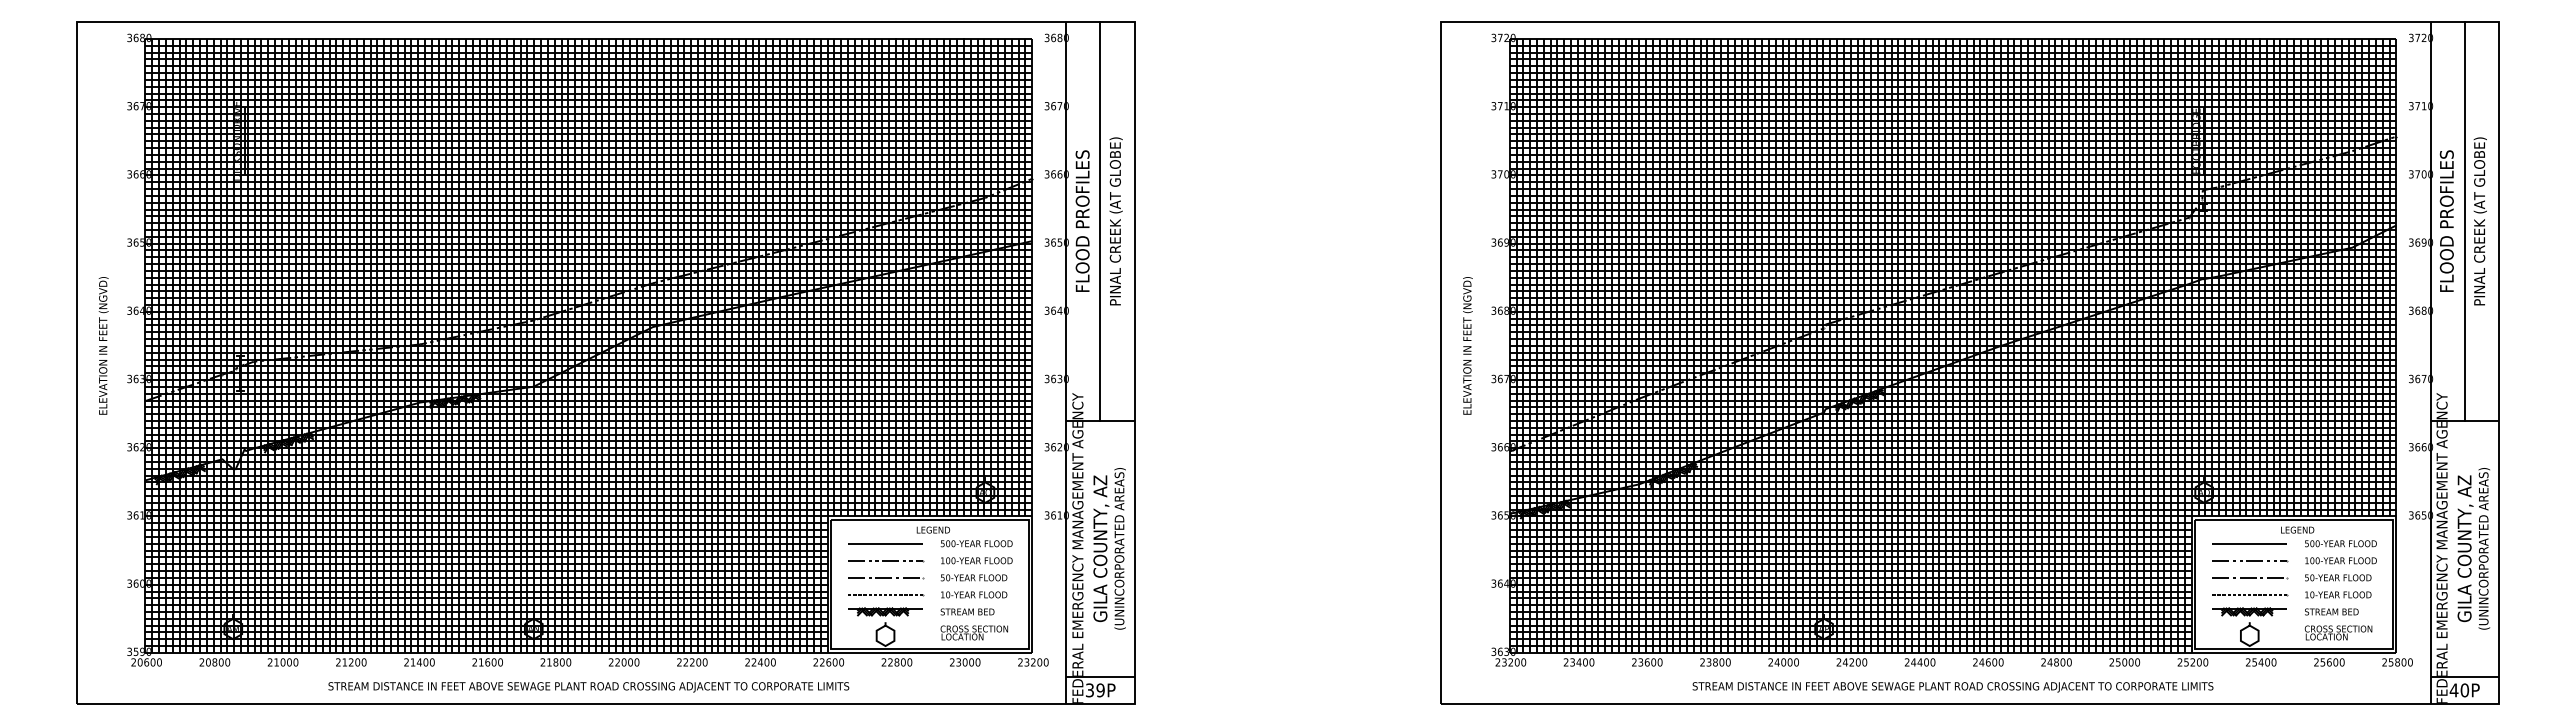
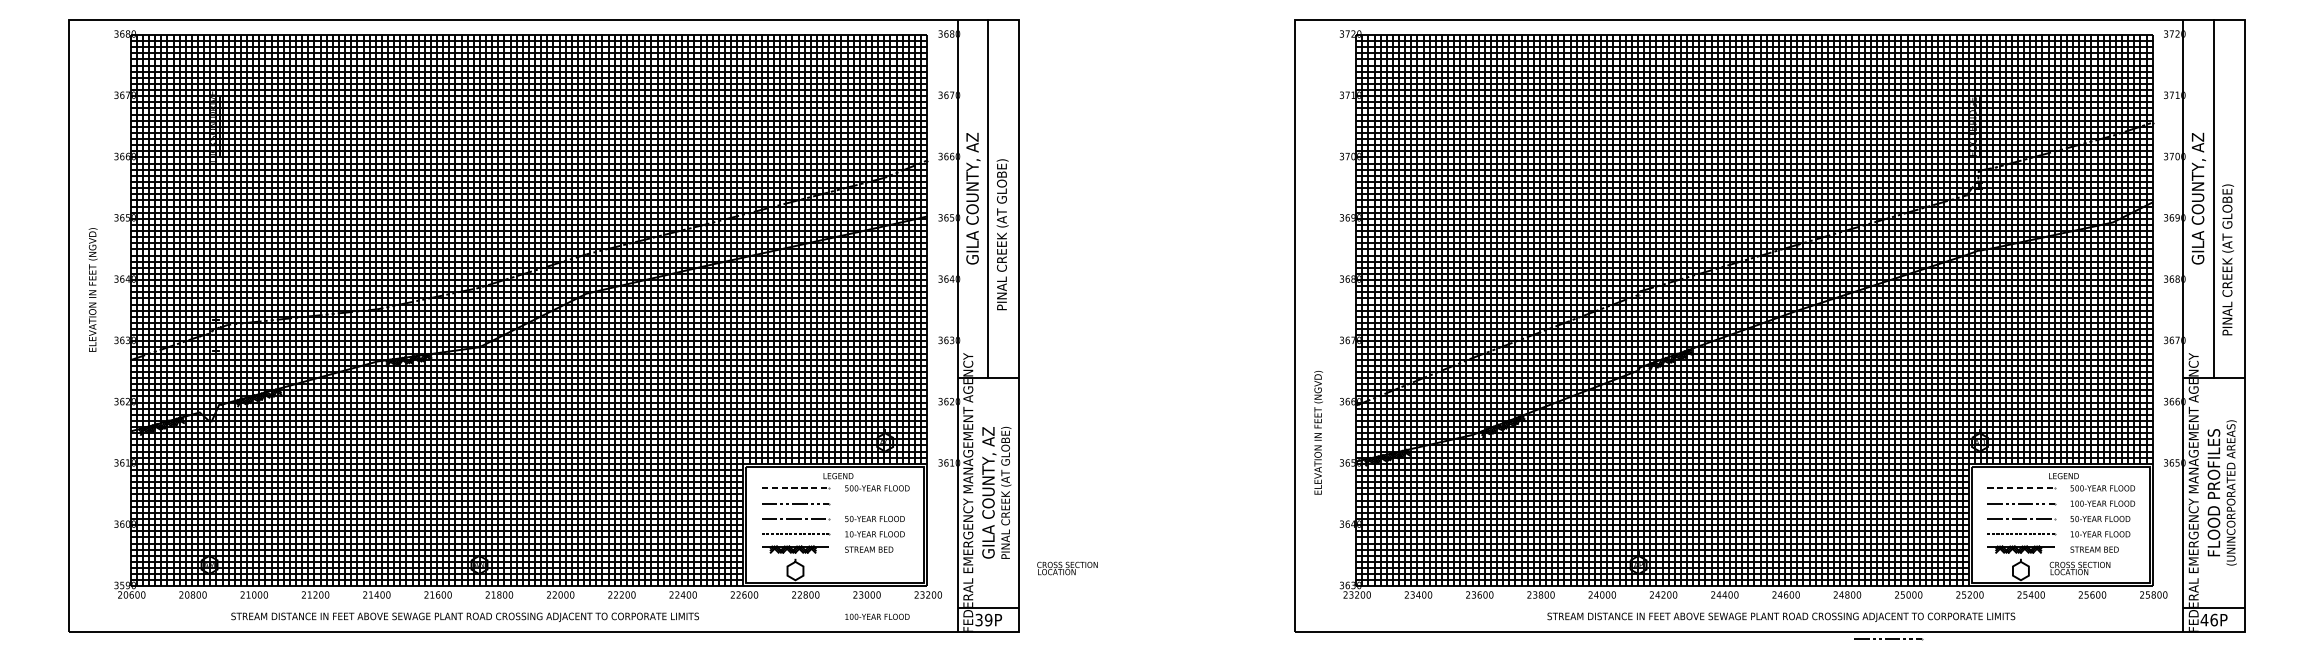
text: (1083, 221) -> (973, 198), FLOOD PROFILES -> GILA COUNTY, AZ
text: (1115, 221) -> (1002, 234), moved
text: (2447, 221) -> (2198, 198), FLOOD PROFILES -> GILA COUNTY, AZ
text: (2479, 221) -> (2227, 259), moved
text: (103, 345) -> (92, 289), moved
text: (1467, 345) -> (1318, 432), moved
line: (886, 543) -> (796, 488), solid -> dashed
line: (2250, 543) -> (2021, 488), solid -> dashed
text: (1119, 548) -> (1005, 492), (UNINCORPORATED AREAS) -> PINAL CREEK (AT GLOBE)
text: (2465, 548) -> (2214, 492), GILA COUNTY, AZ -> FLOOD PROFILES
text: (976, 560) -> (877, 616), moved
text: (973, 632) -> (1066, 568), moved
text: (2338, 632) -> (2080, 568), moved
text: (588, 687) -> (464, 617), moved
text: (1952, 687) -> (1780, 617), moved
text: (2464, 690) -> (2213, 620), 40P -> 46P
line: (2102, 712) -> (1888, 639), added

